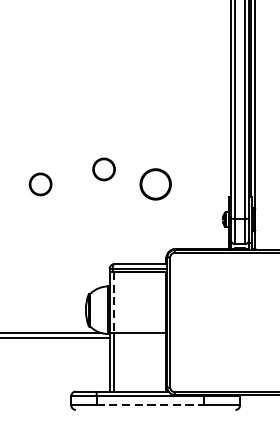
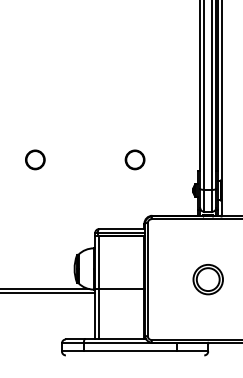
part: (104, 168) -> (90, 146), removed
part: (154, 183) -> (134, 159), size x0.71
line: (114, 302) -> (99, 262), dashed -> solid
part: (239, 322) -> (207, 279), added
line: (150, 405) -> (130, 351), dashed -> solid

